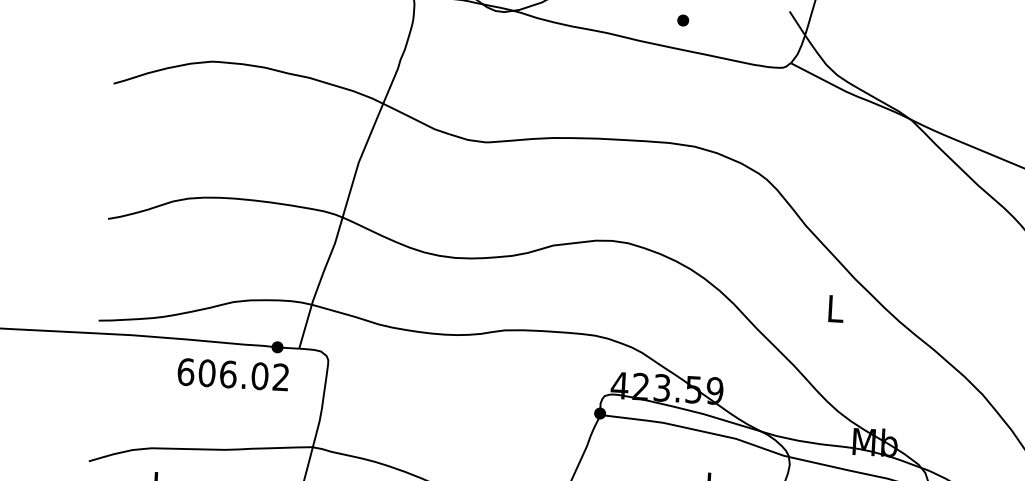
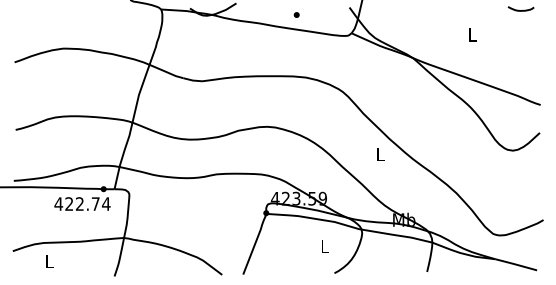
text: (233, 373) -> (82, 203), 606.02 -> 422.74

